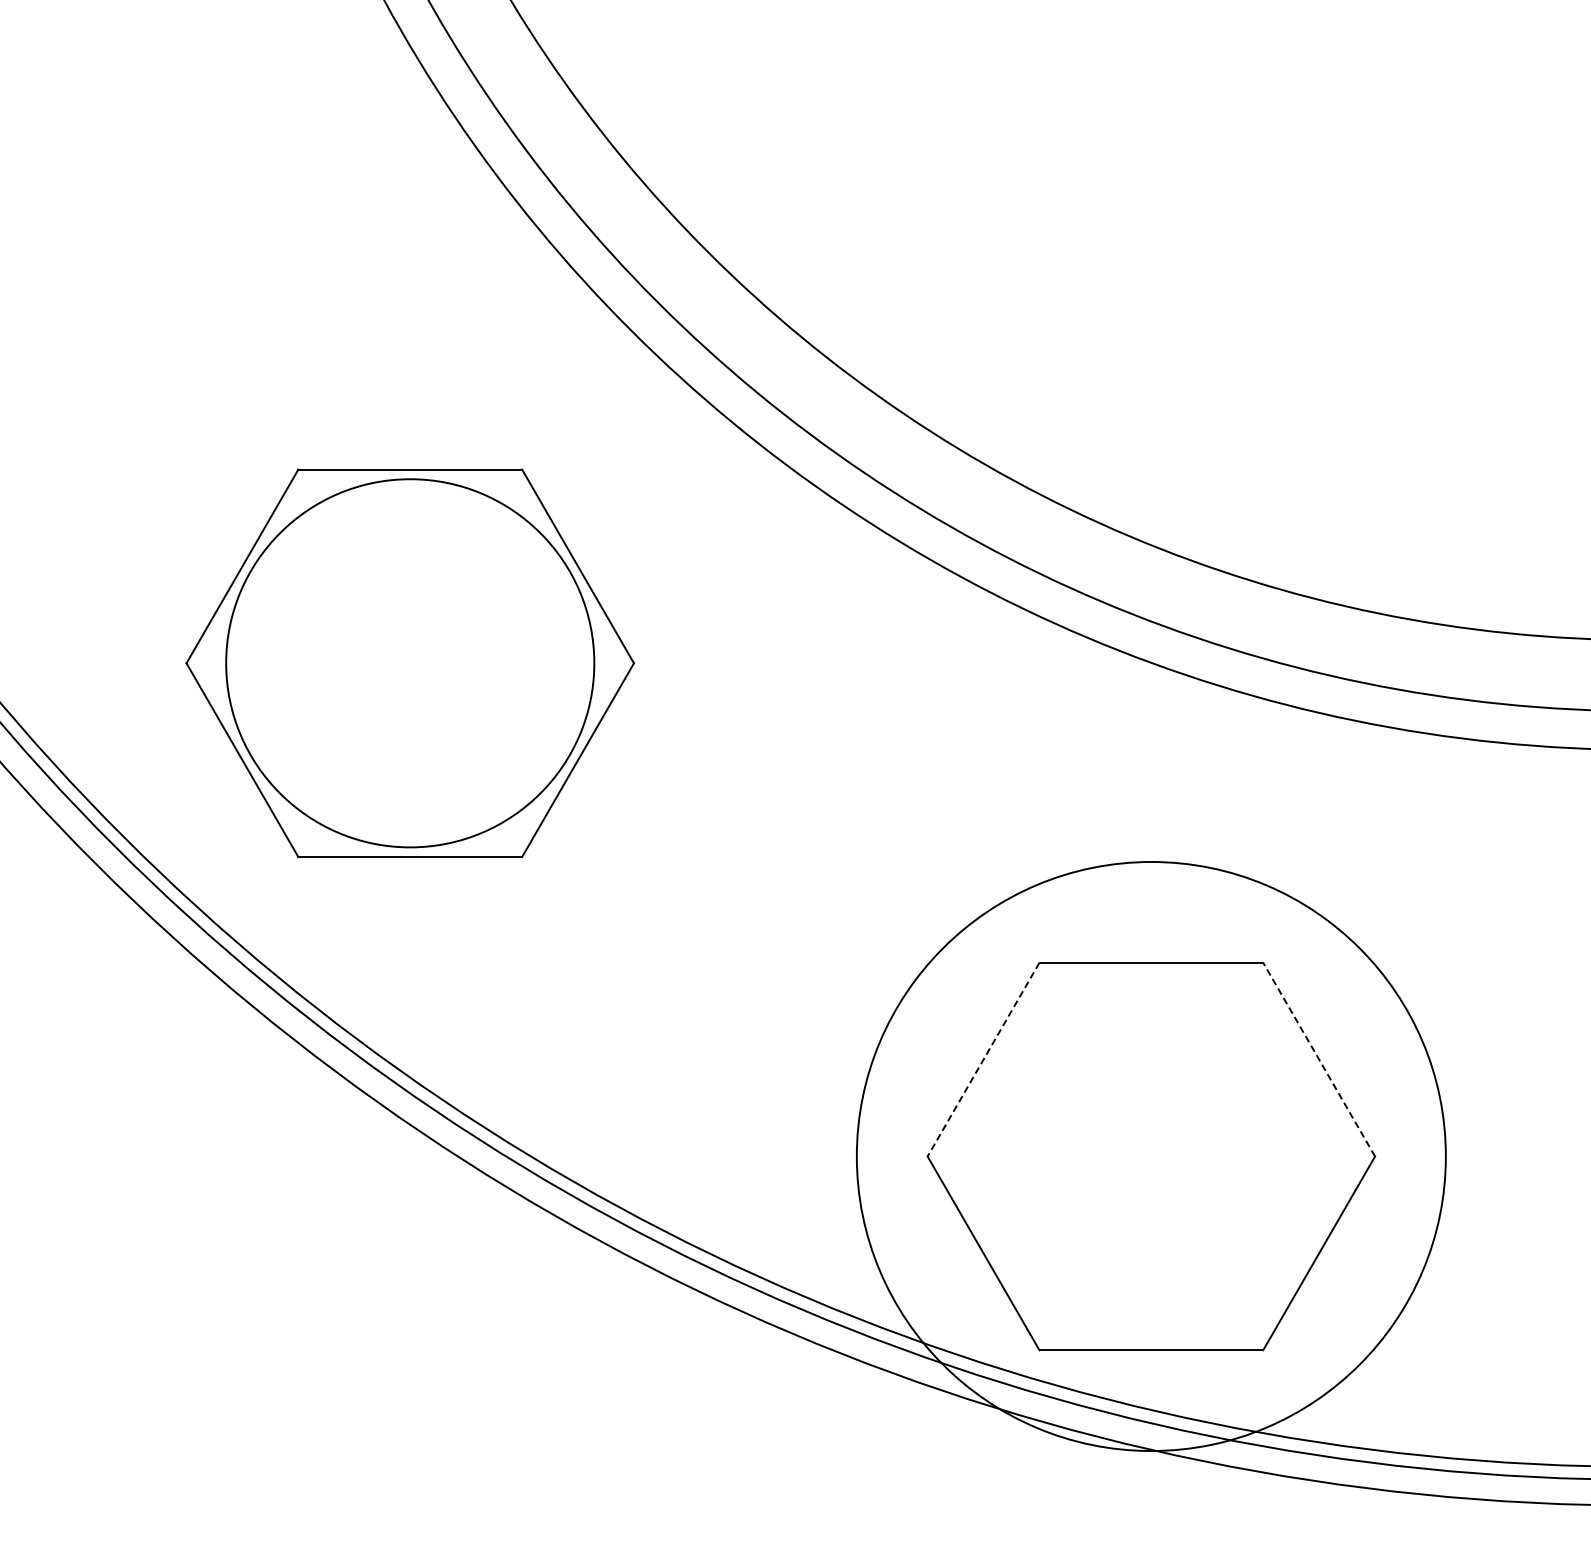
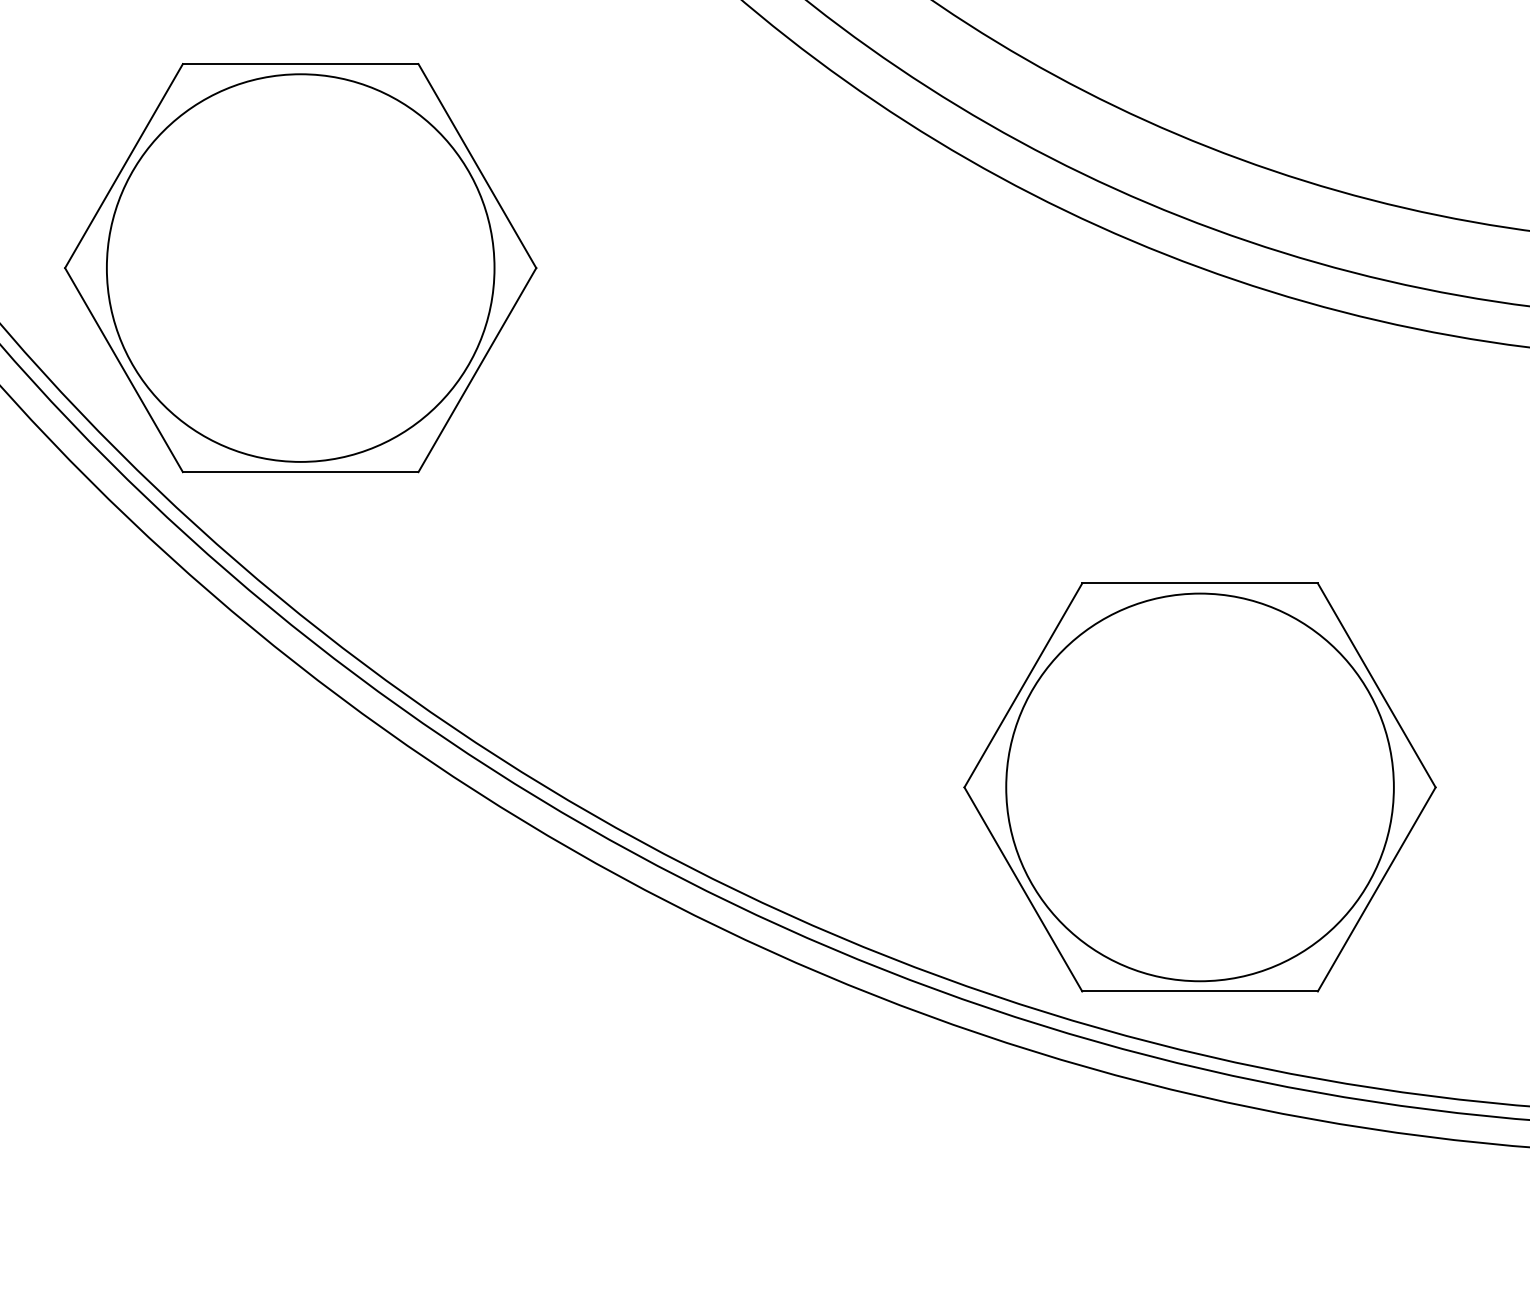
part: (410, 663) -> (300, 268), moved
line: (983, 1059) -> (1023, 685), dashed -> solid
line: (1319, 1059) -> (1377, 685), dashed -> solid
circle: (1151, 1156) -> (1200, 787), size x0.62

